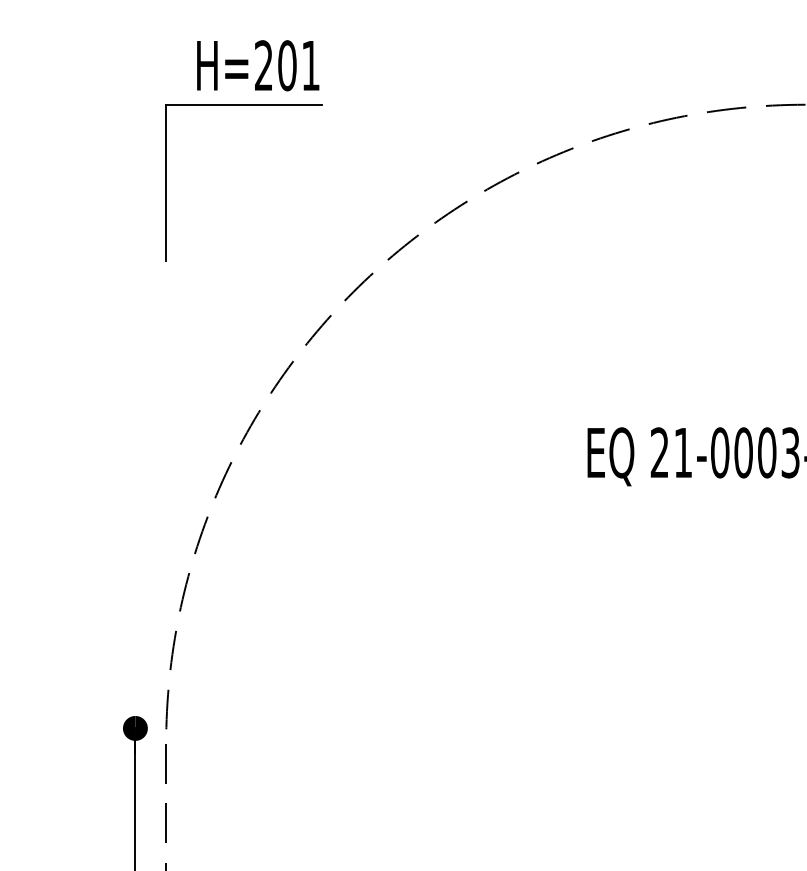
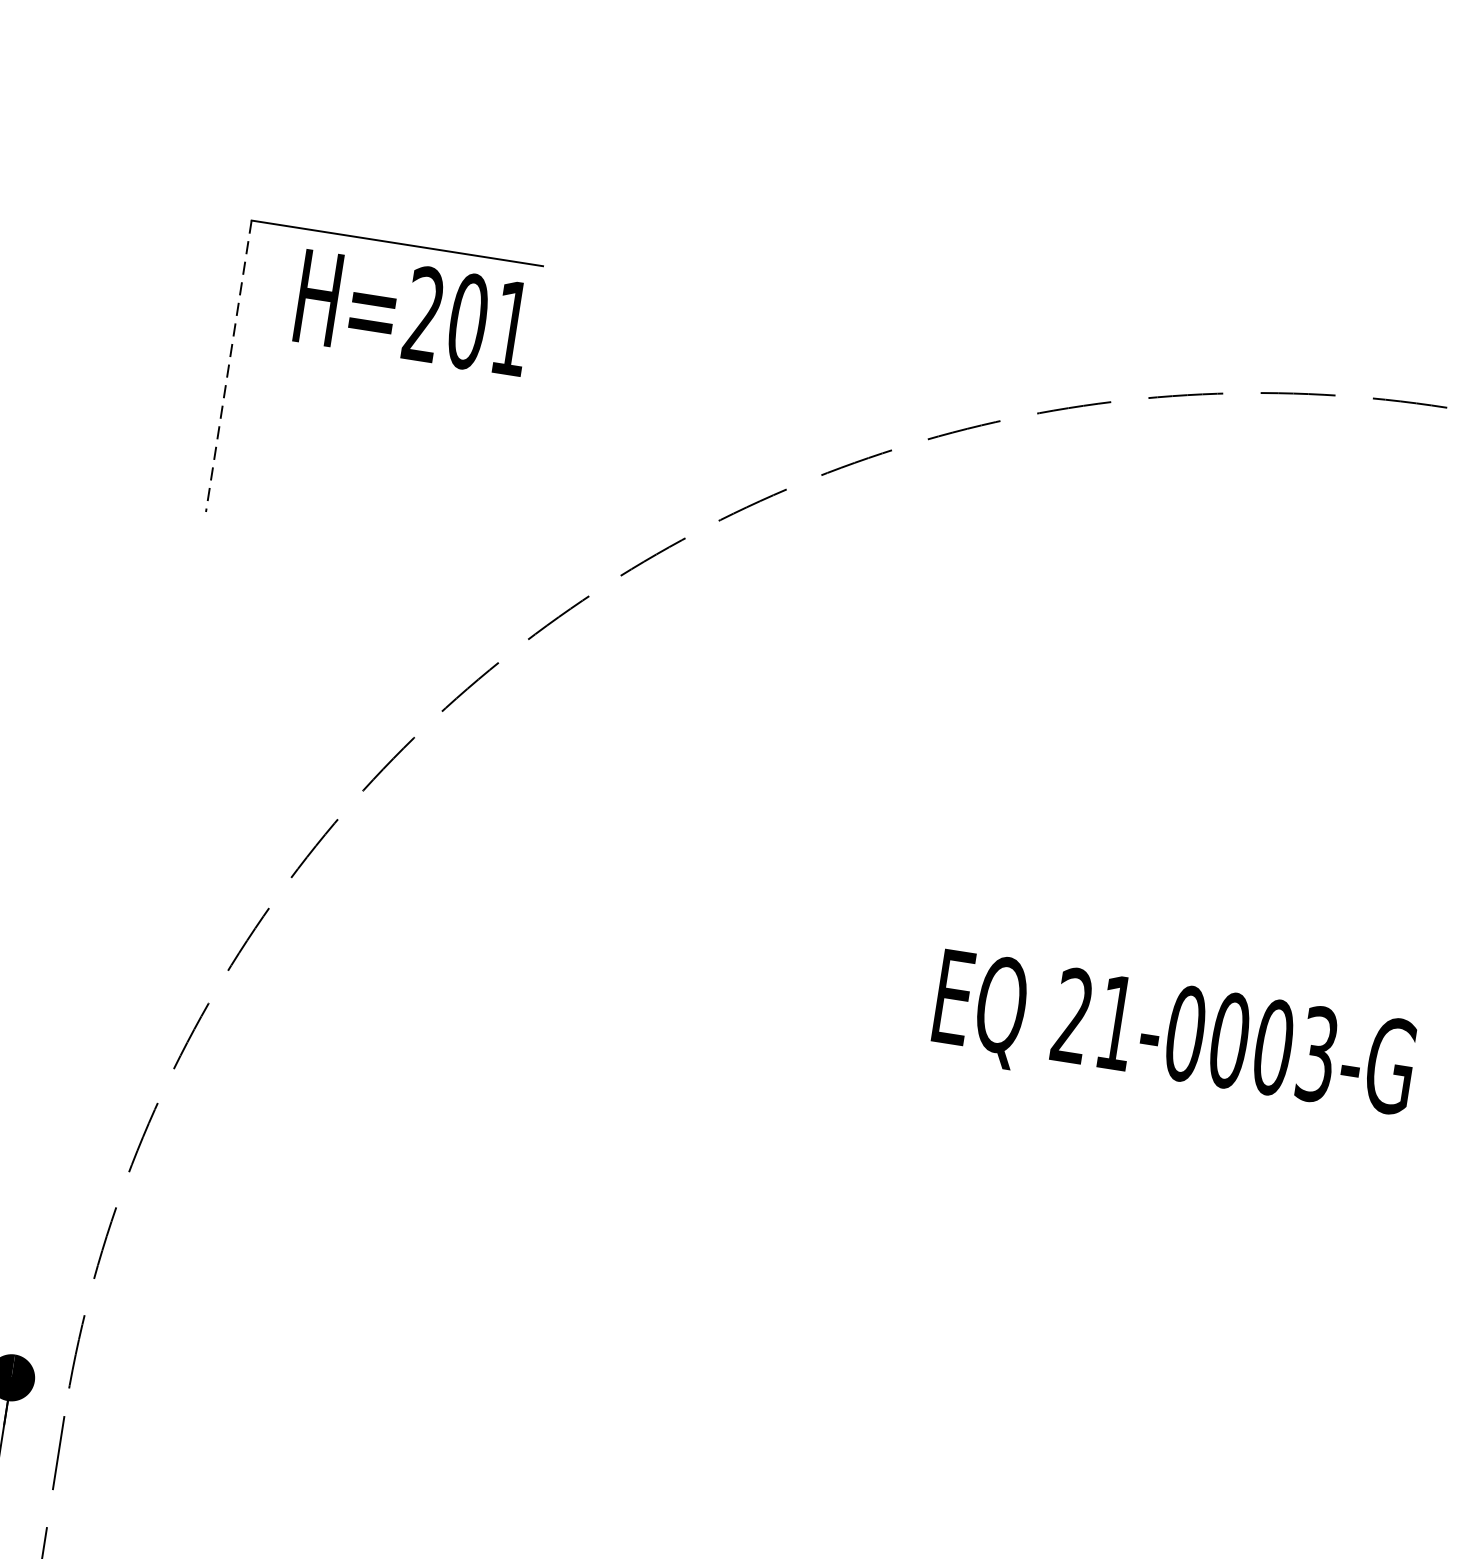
text: (258, 65) -> (414, 312), moved
line: (166, 182) -> (229, 366), solid -> dashed

